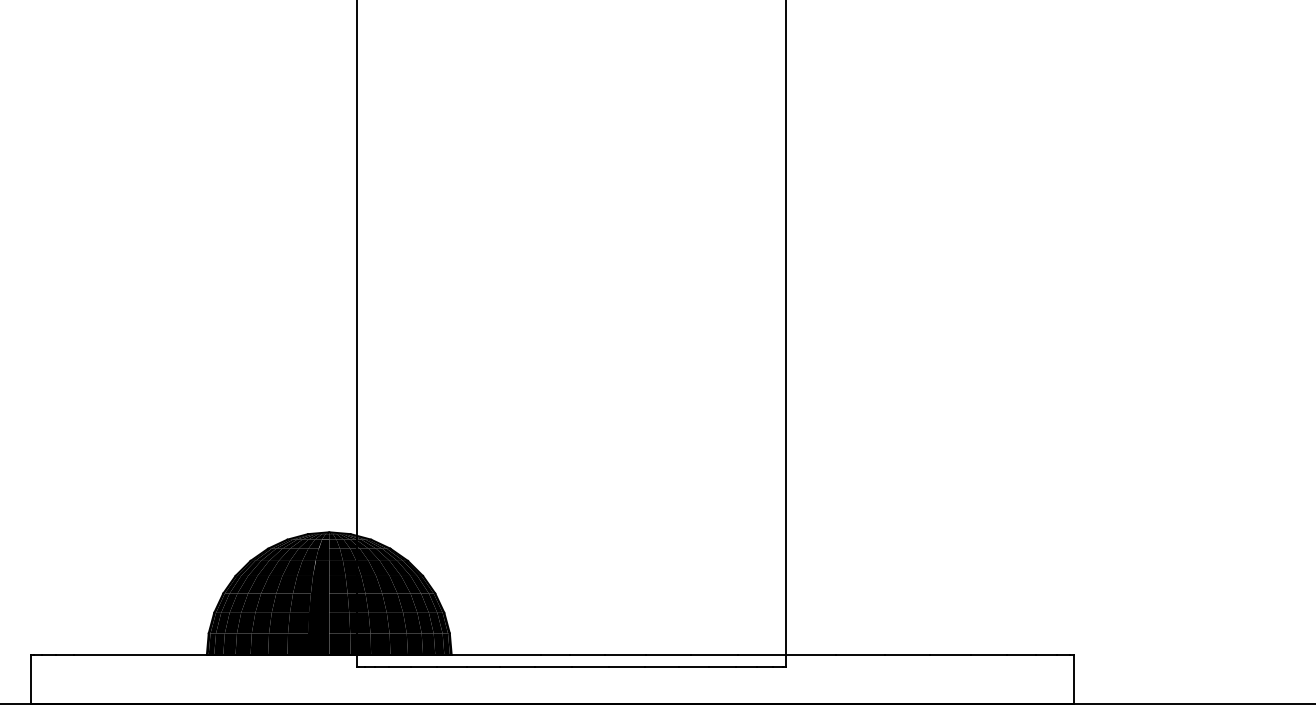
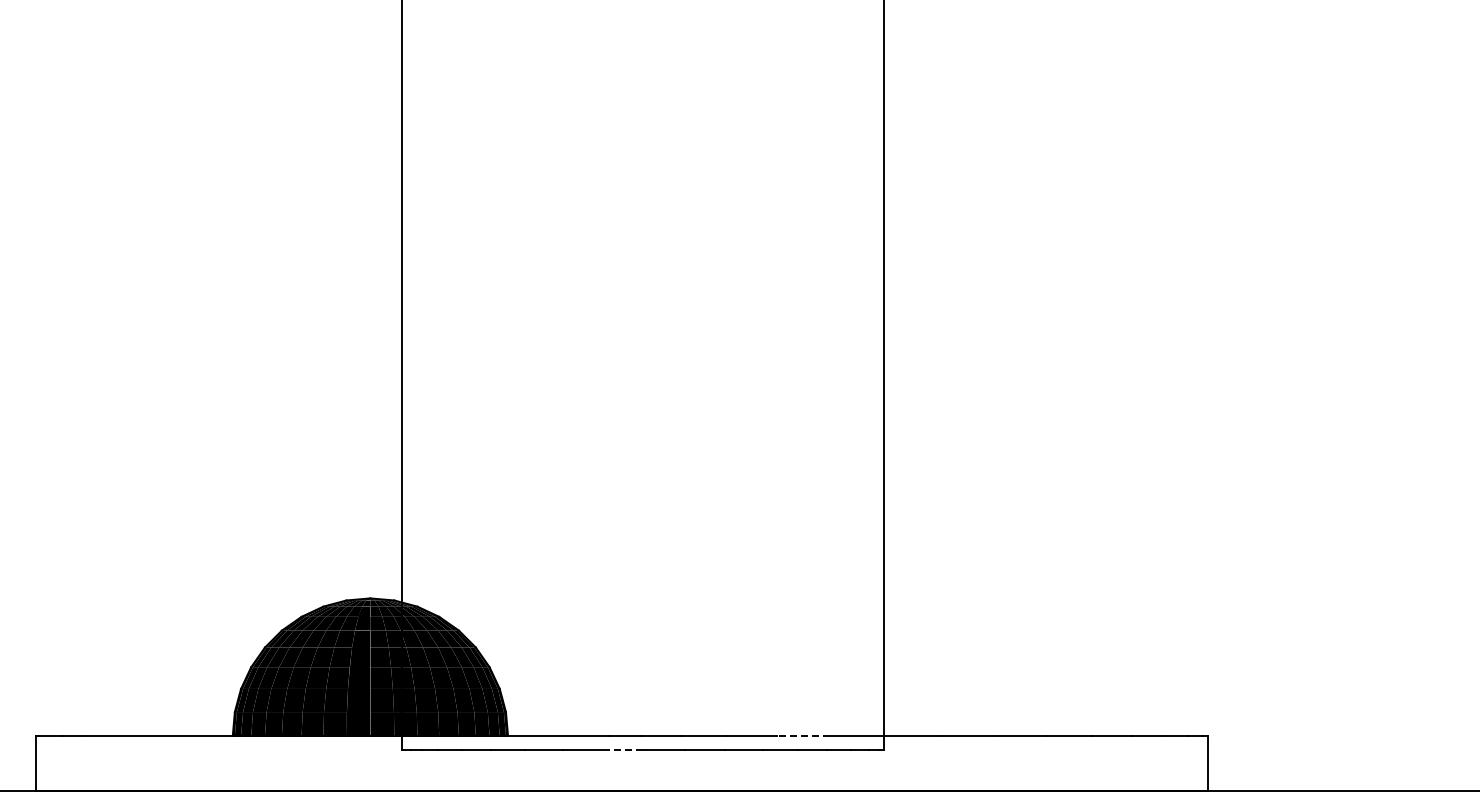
line: (714, 655) -> (803, 736), solid -> dashed
line: (552, 666) -> (621, 749), solid -> dashed

